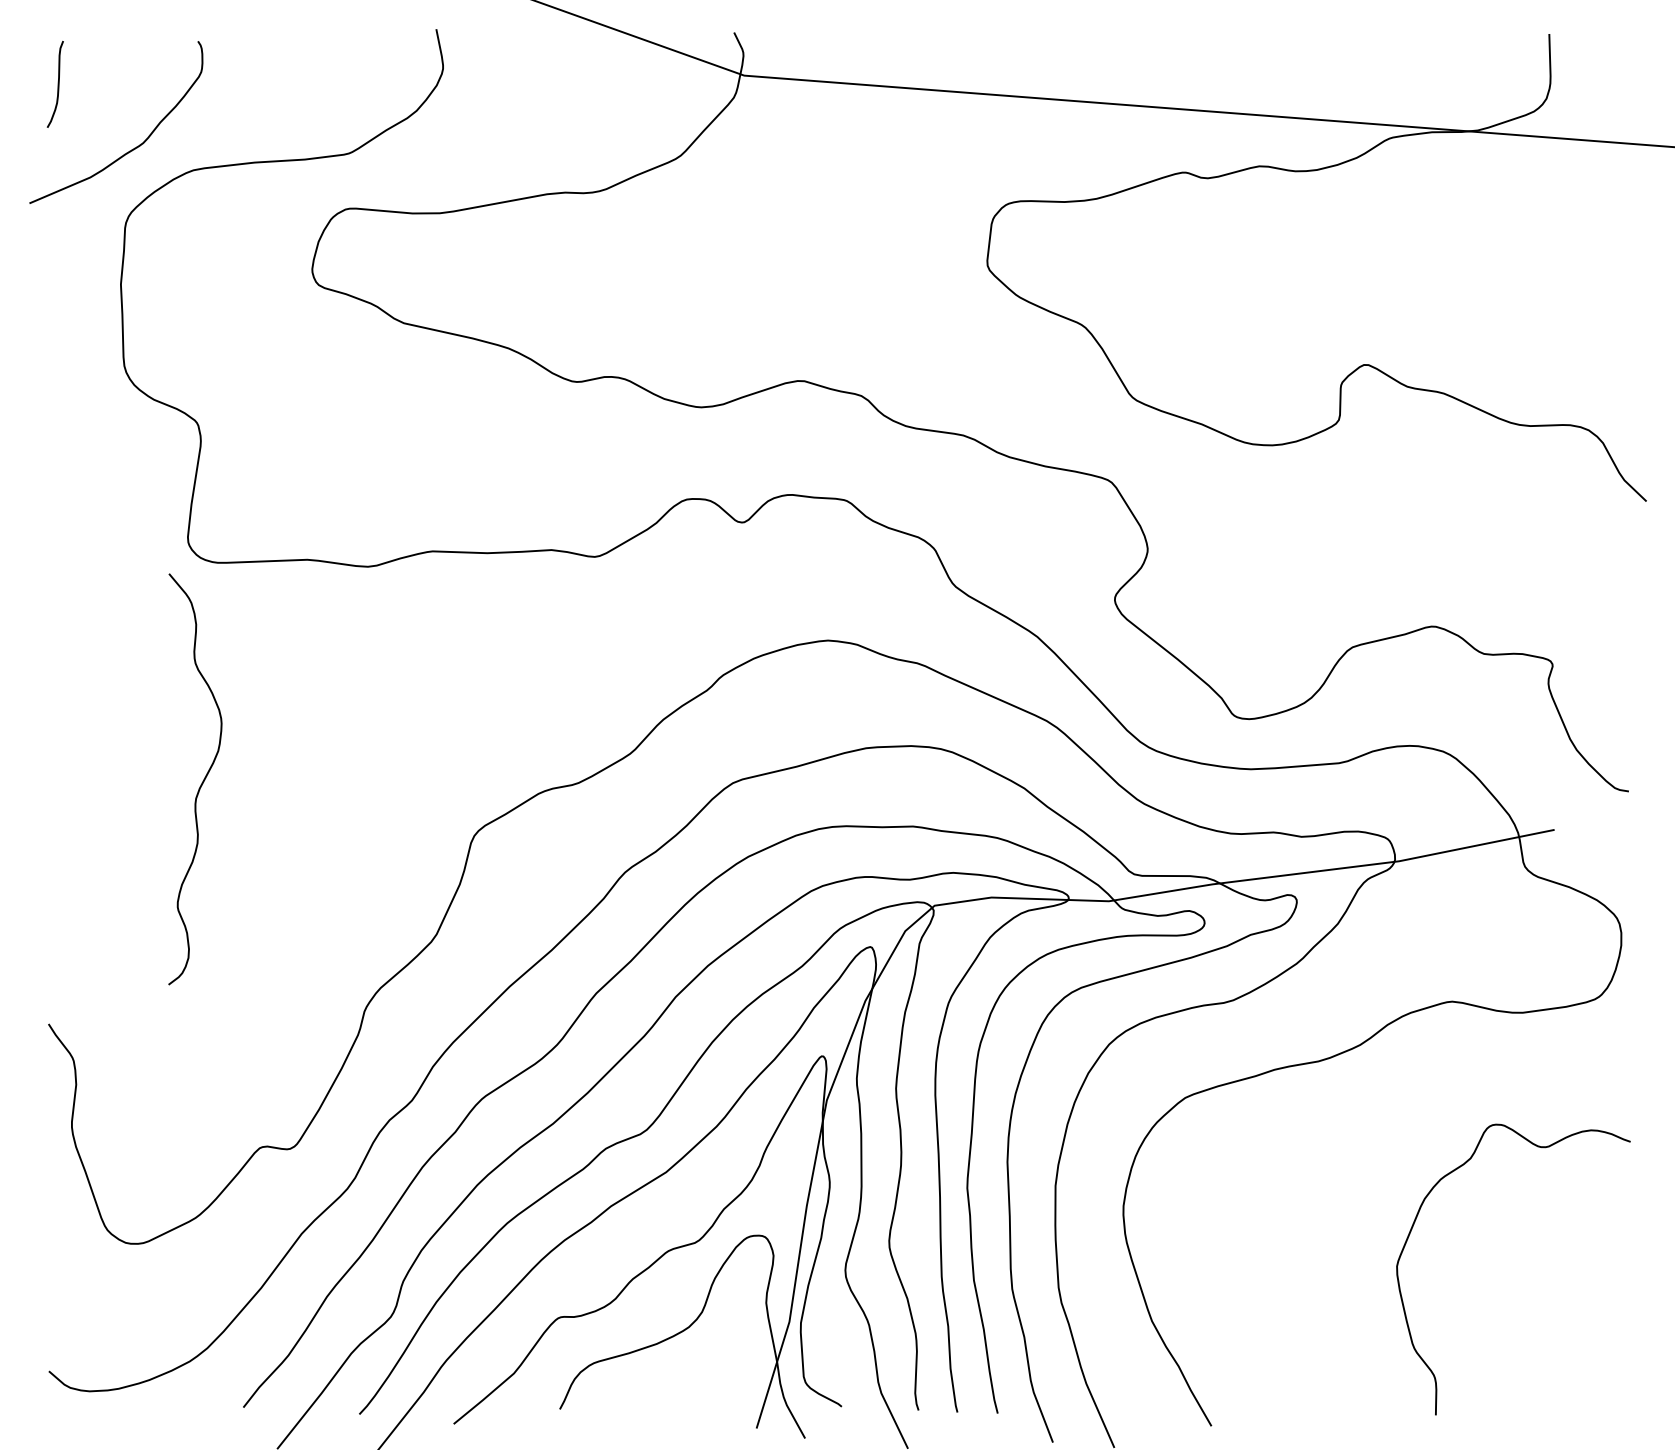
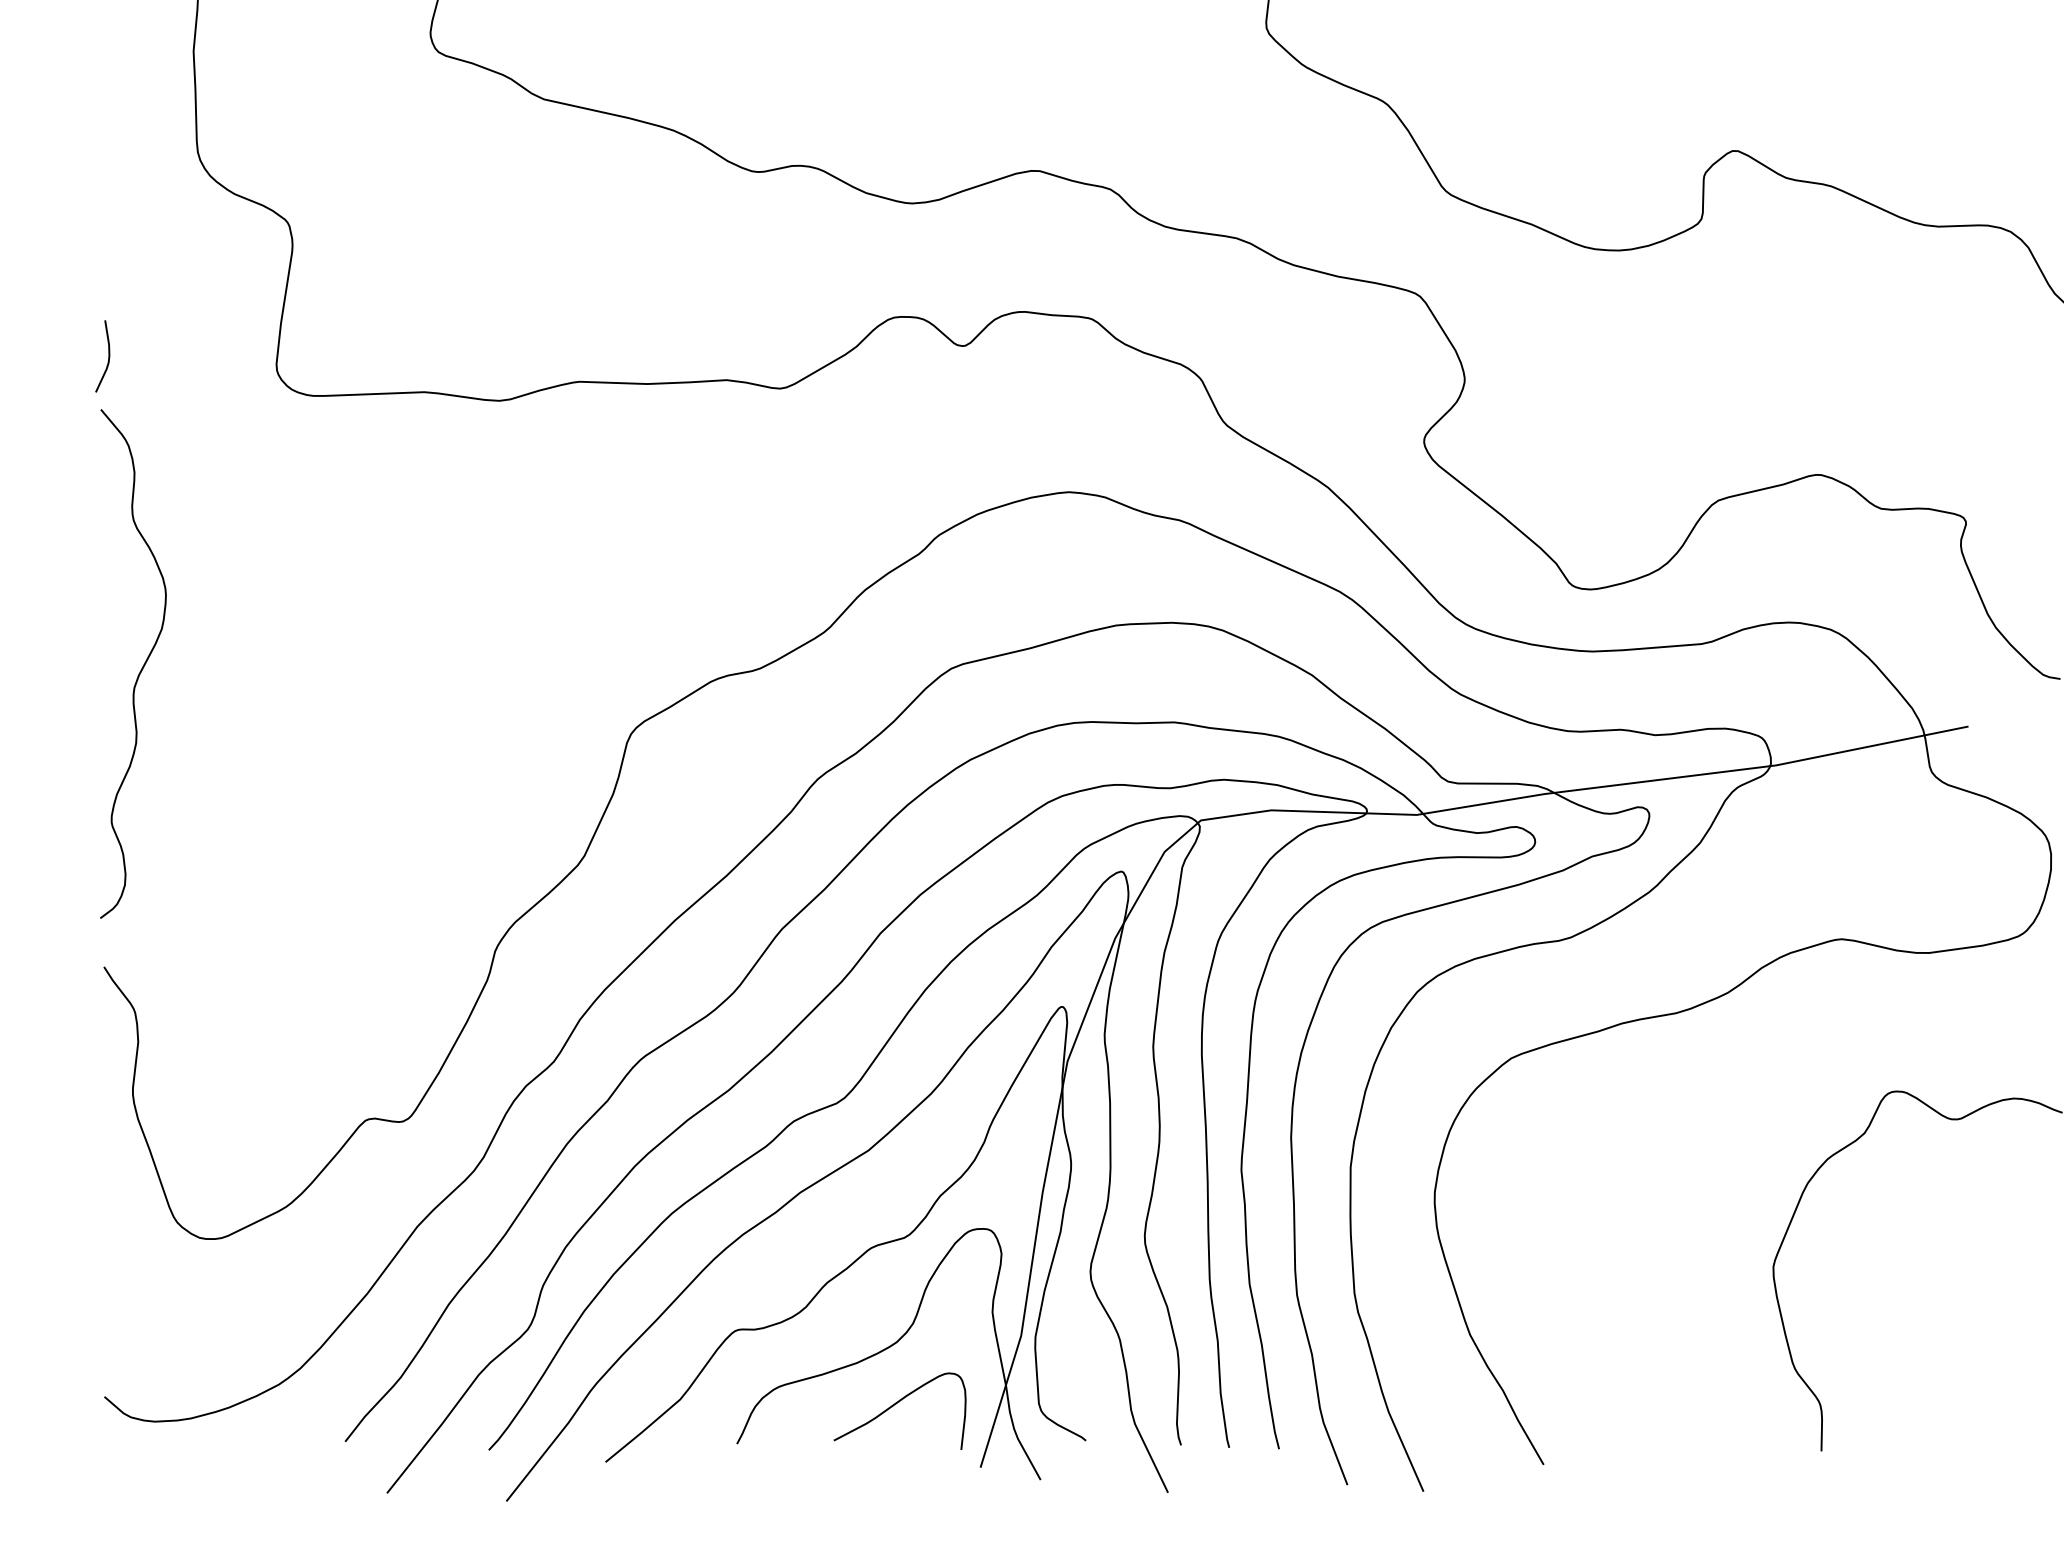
curve: (51, 531) -> (107, 357), added
curve: (201, 782) -> (141, 667), moved
curve: (687, 1378) -> (895, 1405), added

